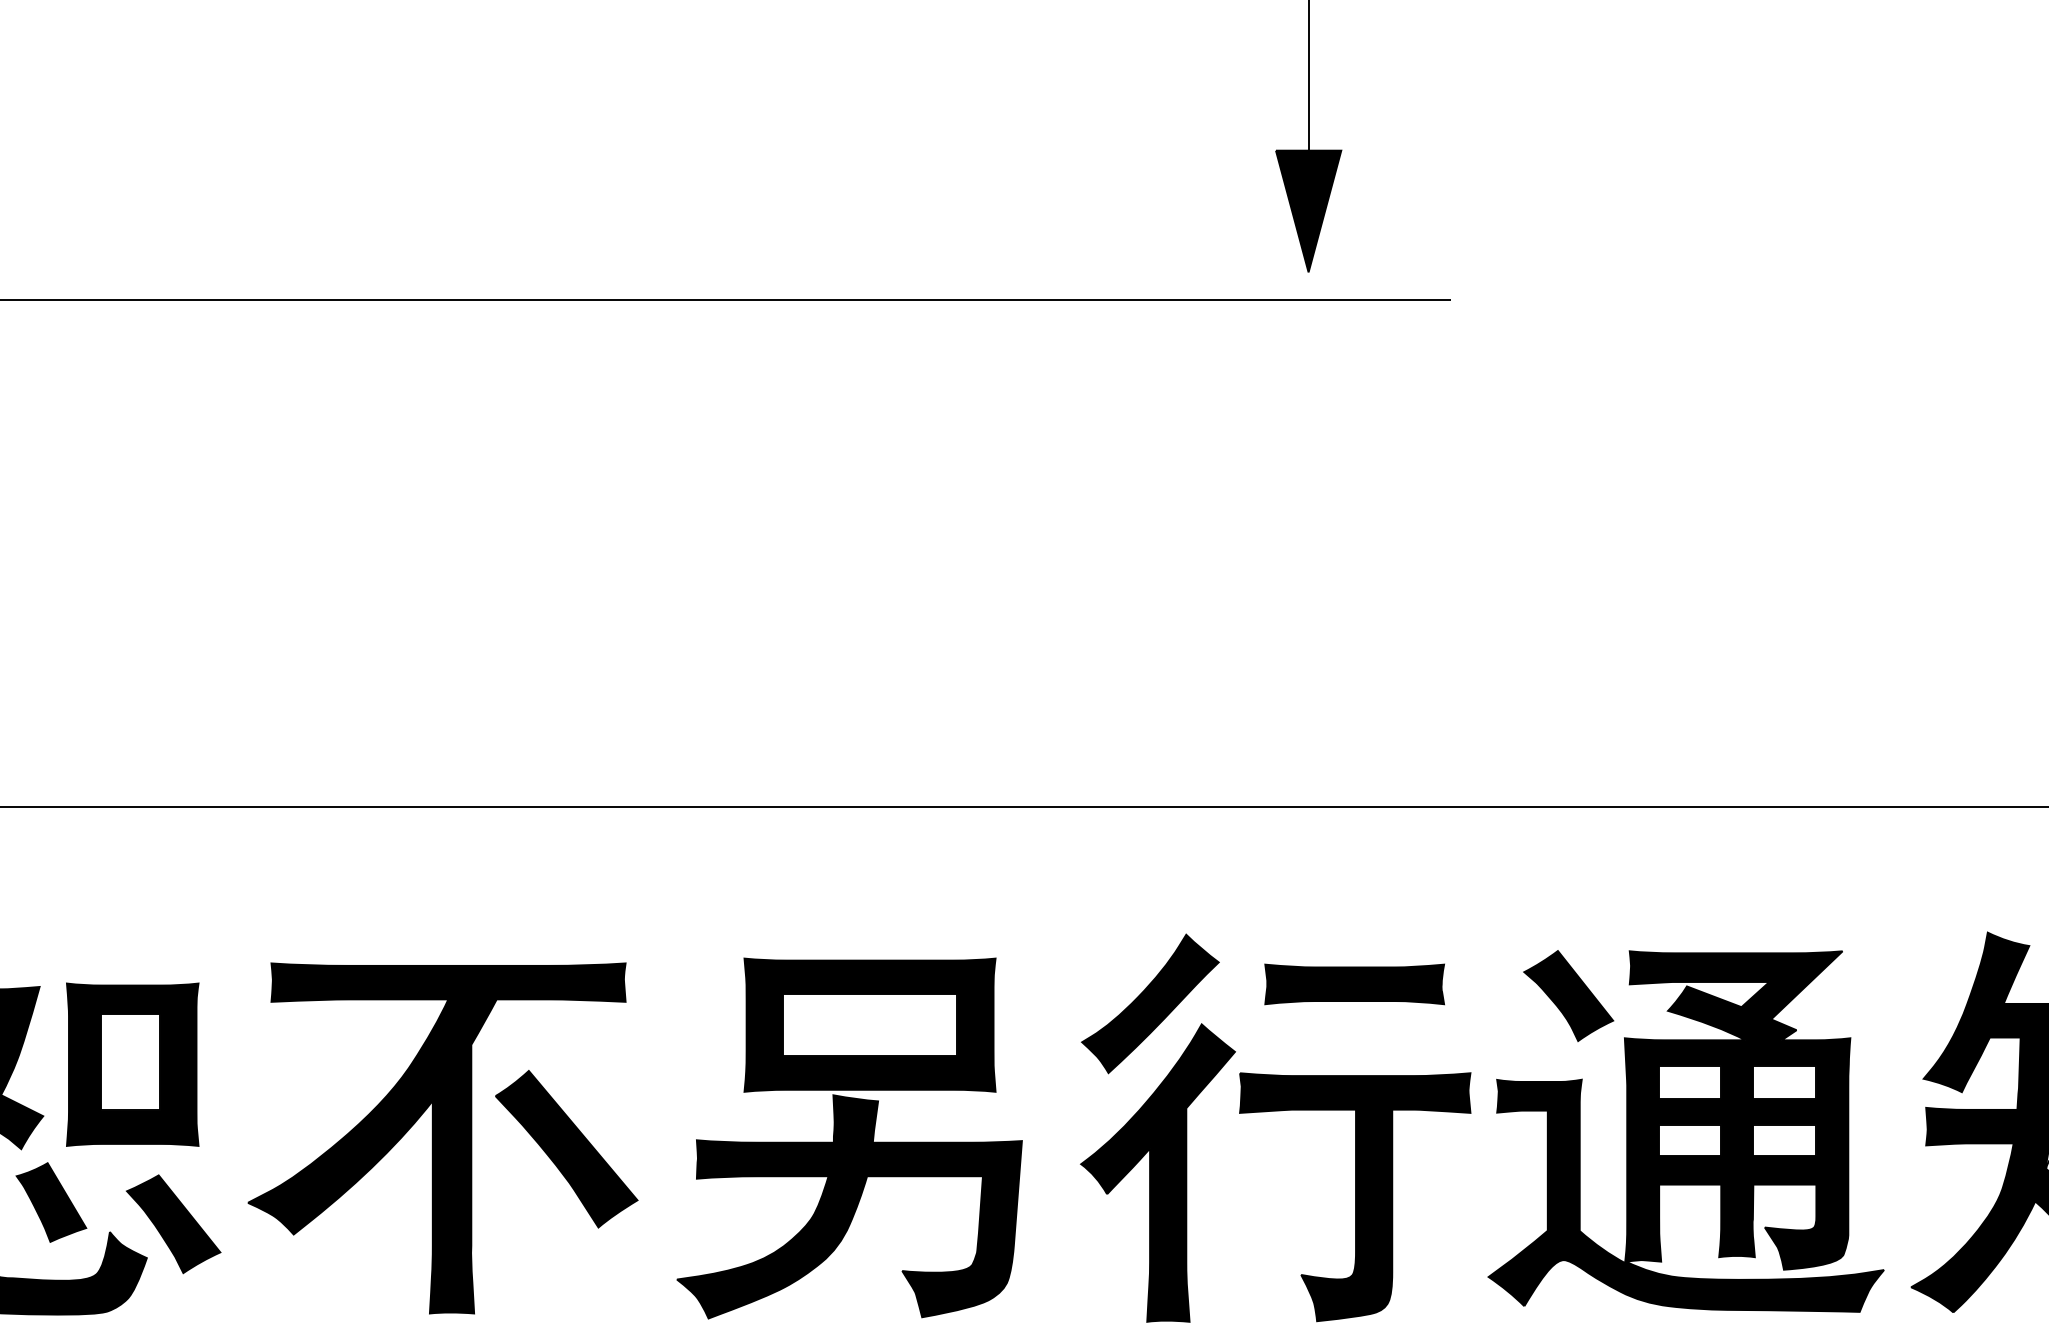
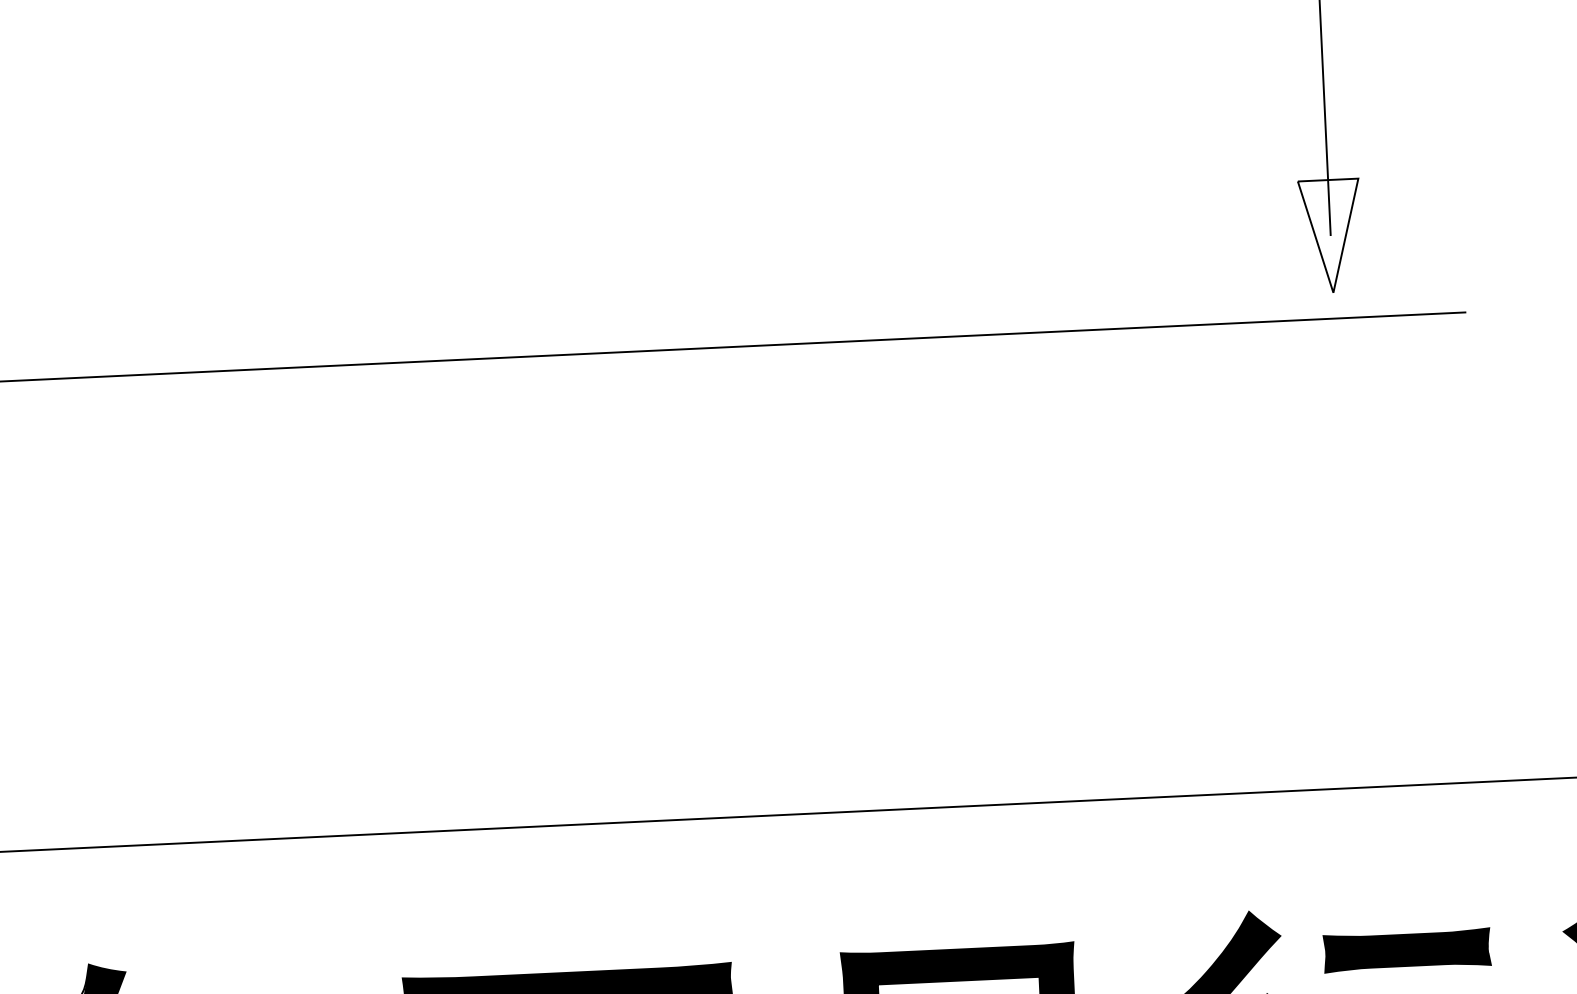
fill: (1308, 211) -> (1330, 236), removed

